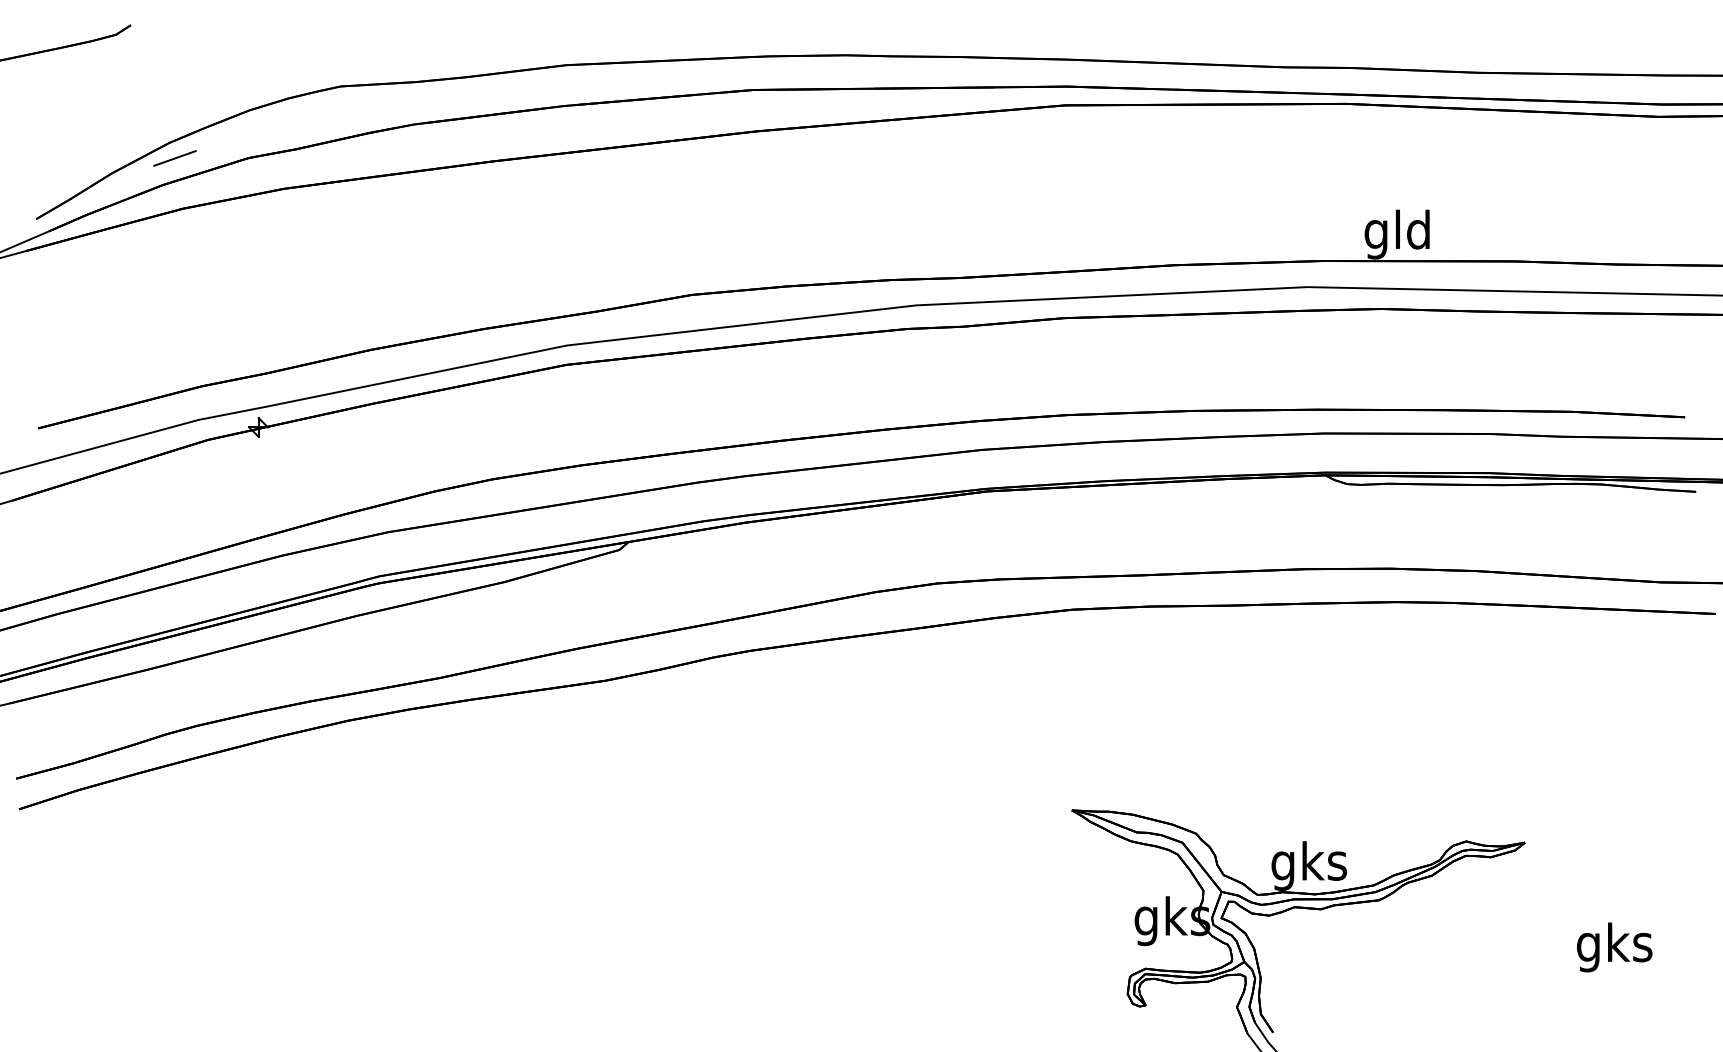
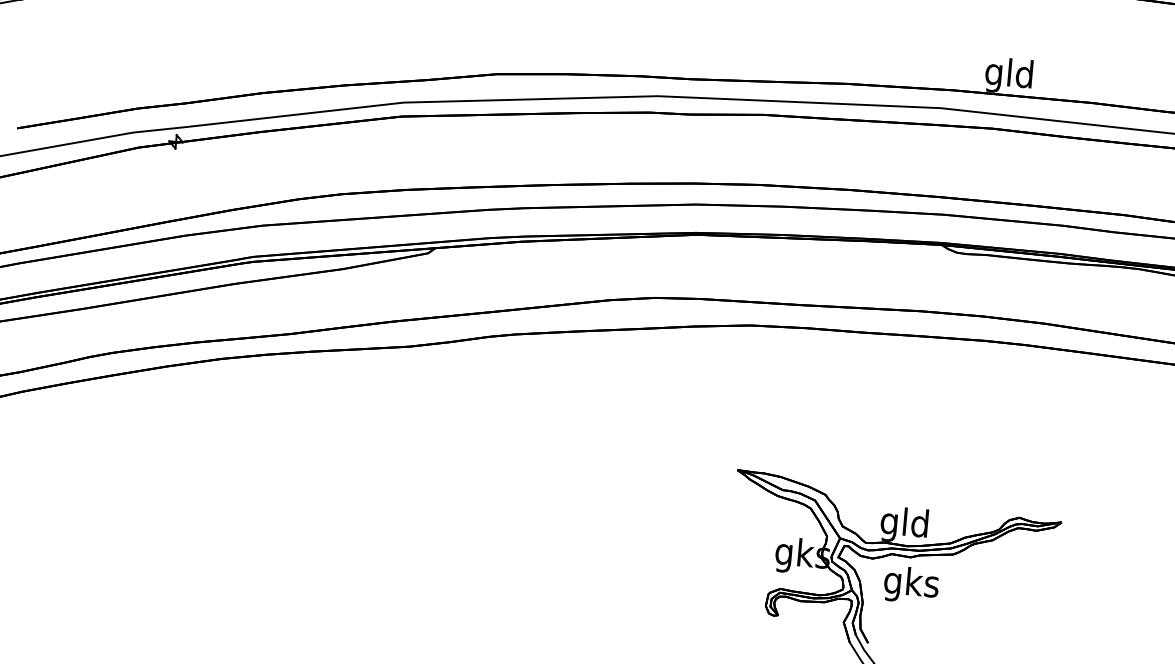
text: (1309, 865) -> (905, 525), gks -> gld
text: (1614, 947) -> (911, 585), moved

